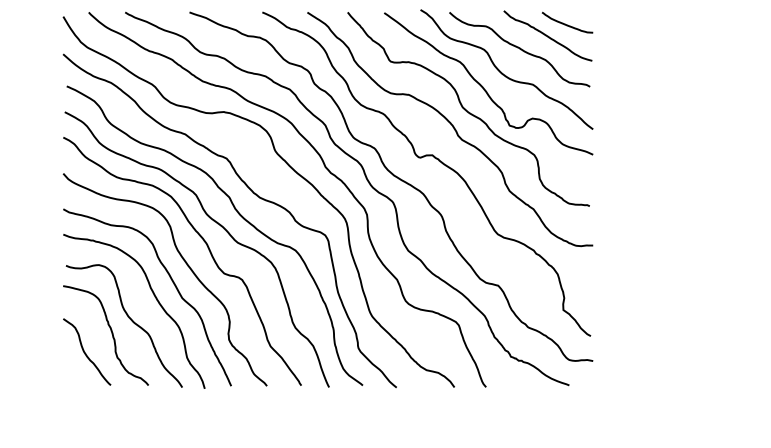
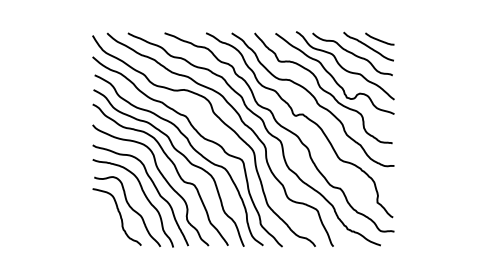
curve: (85, 351) -> (105, 226), removed

